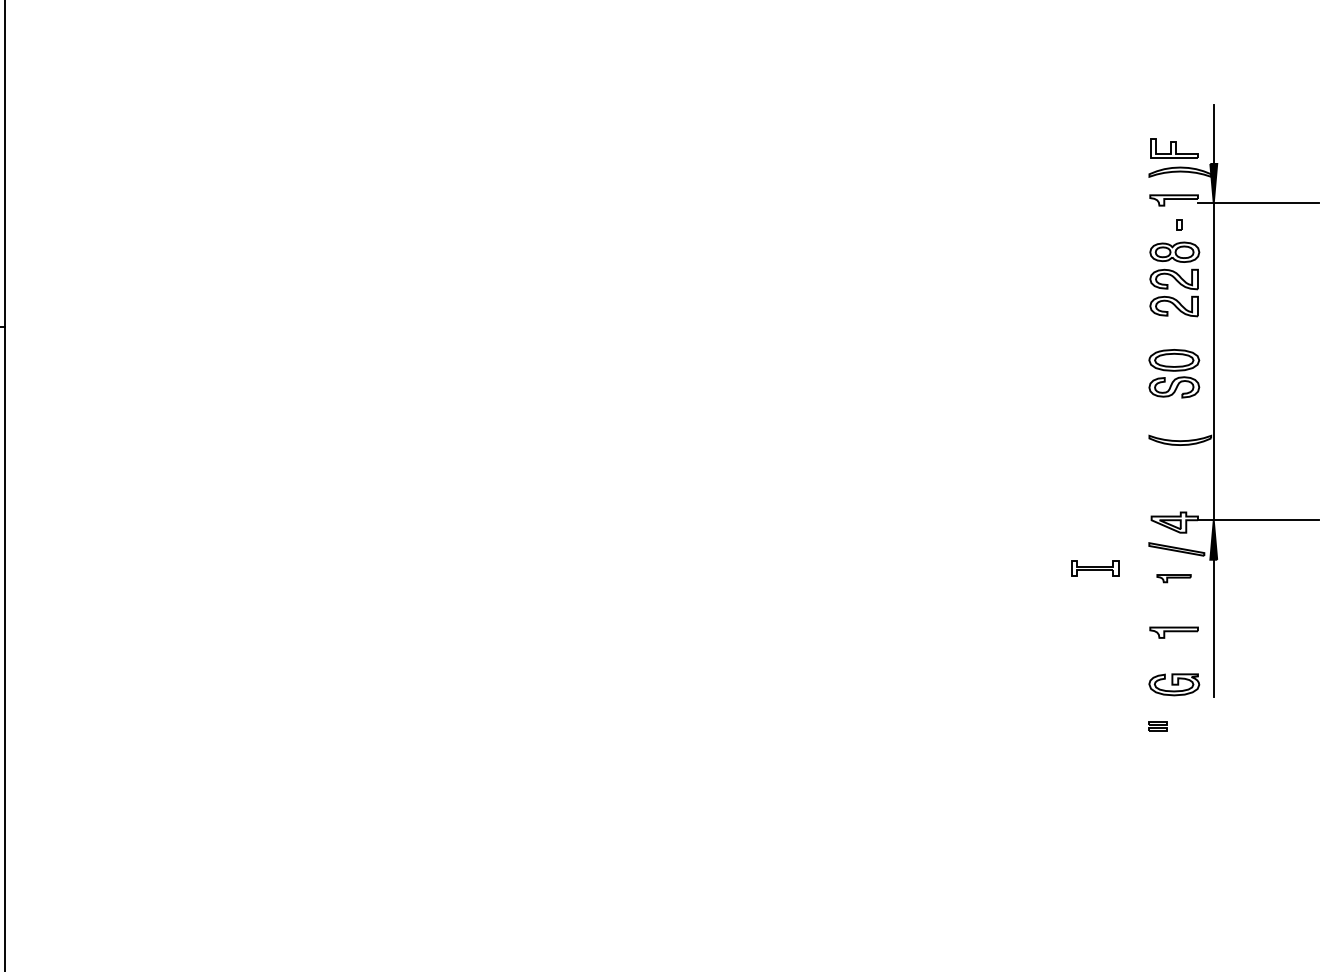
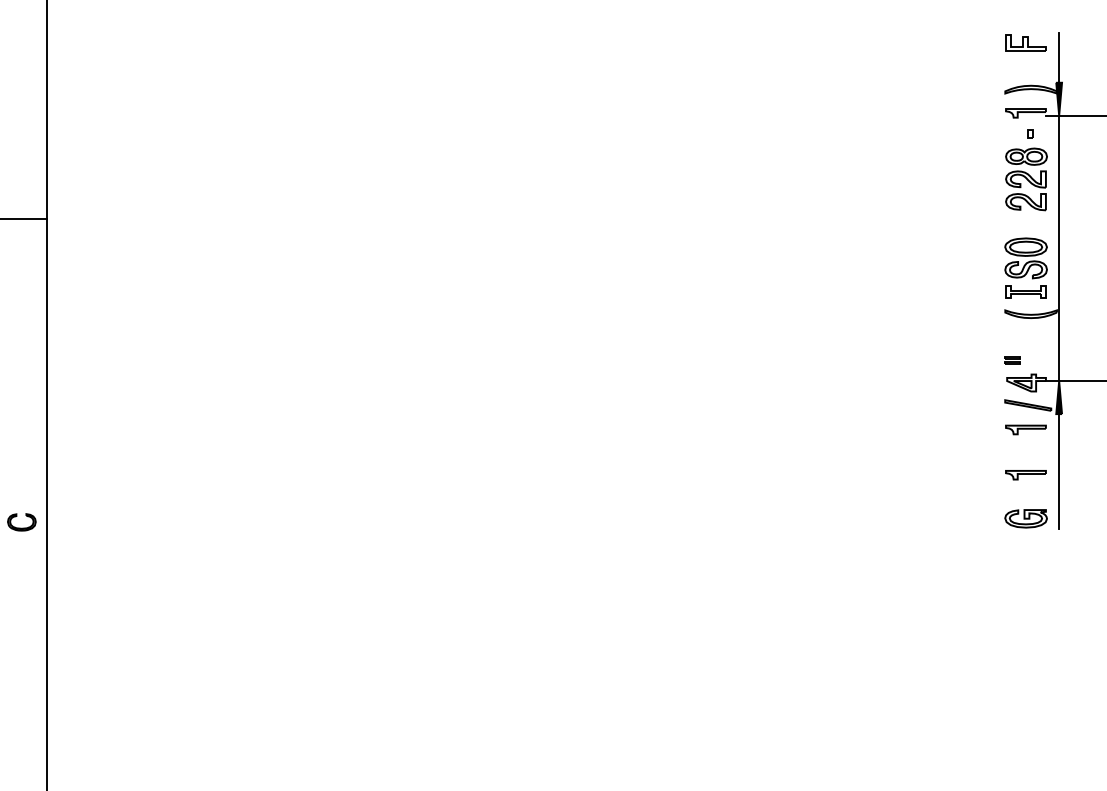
part: (1174, 148) -> (1026, 43), moved
part: (1095, 568) -> (1026, 292), moved
part: (1173, 578) -> (1025, 429), size x1.43
part: (1157, 726) -> (1012, 360), moved

